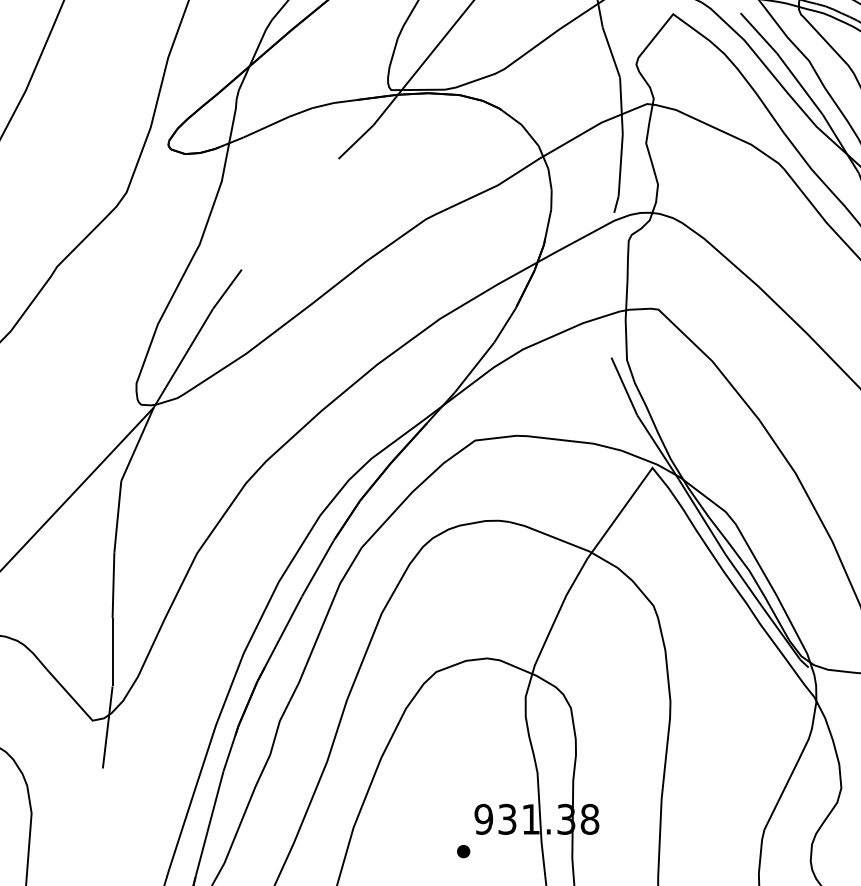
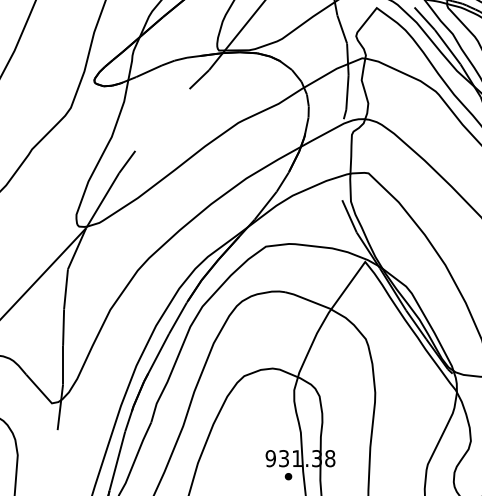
part: (463, 851) -> (288, 476), moved

